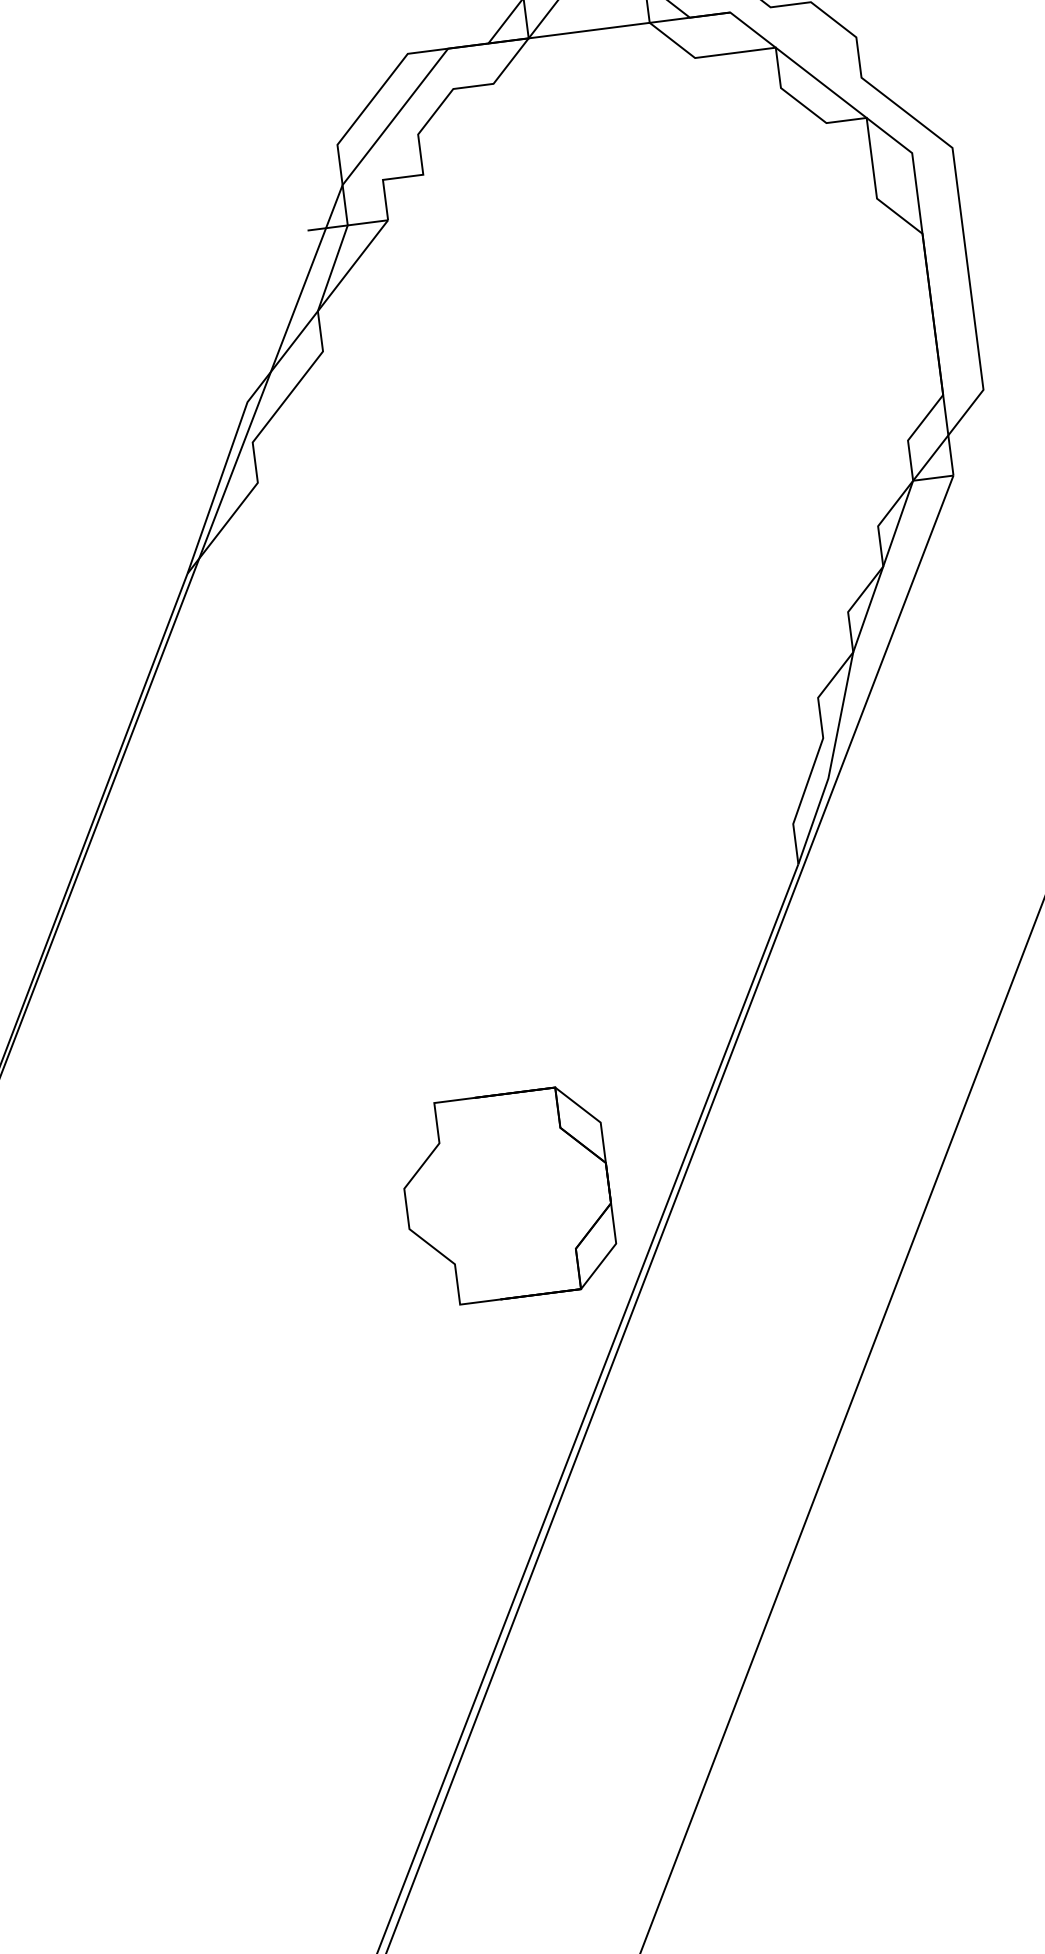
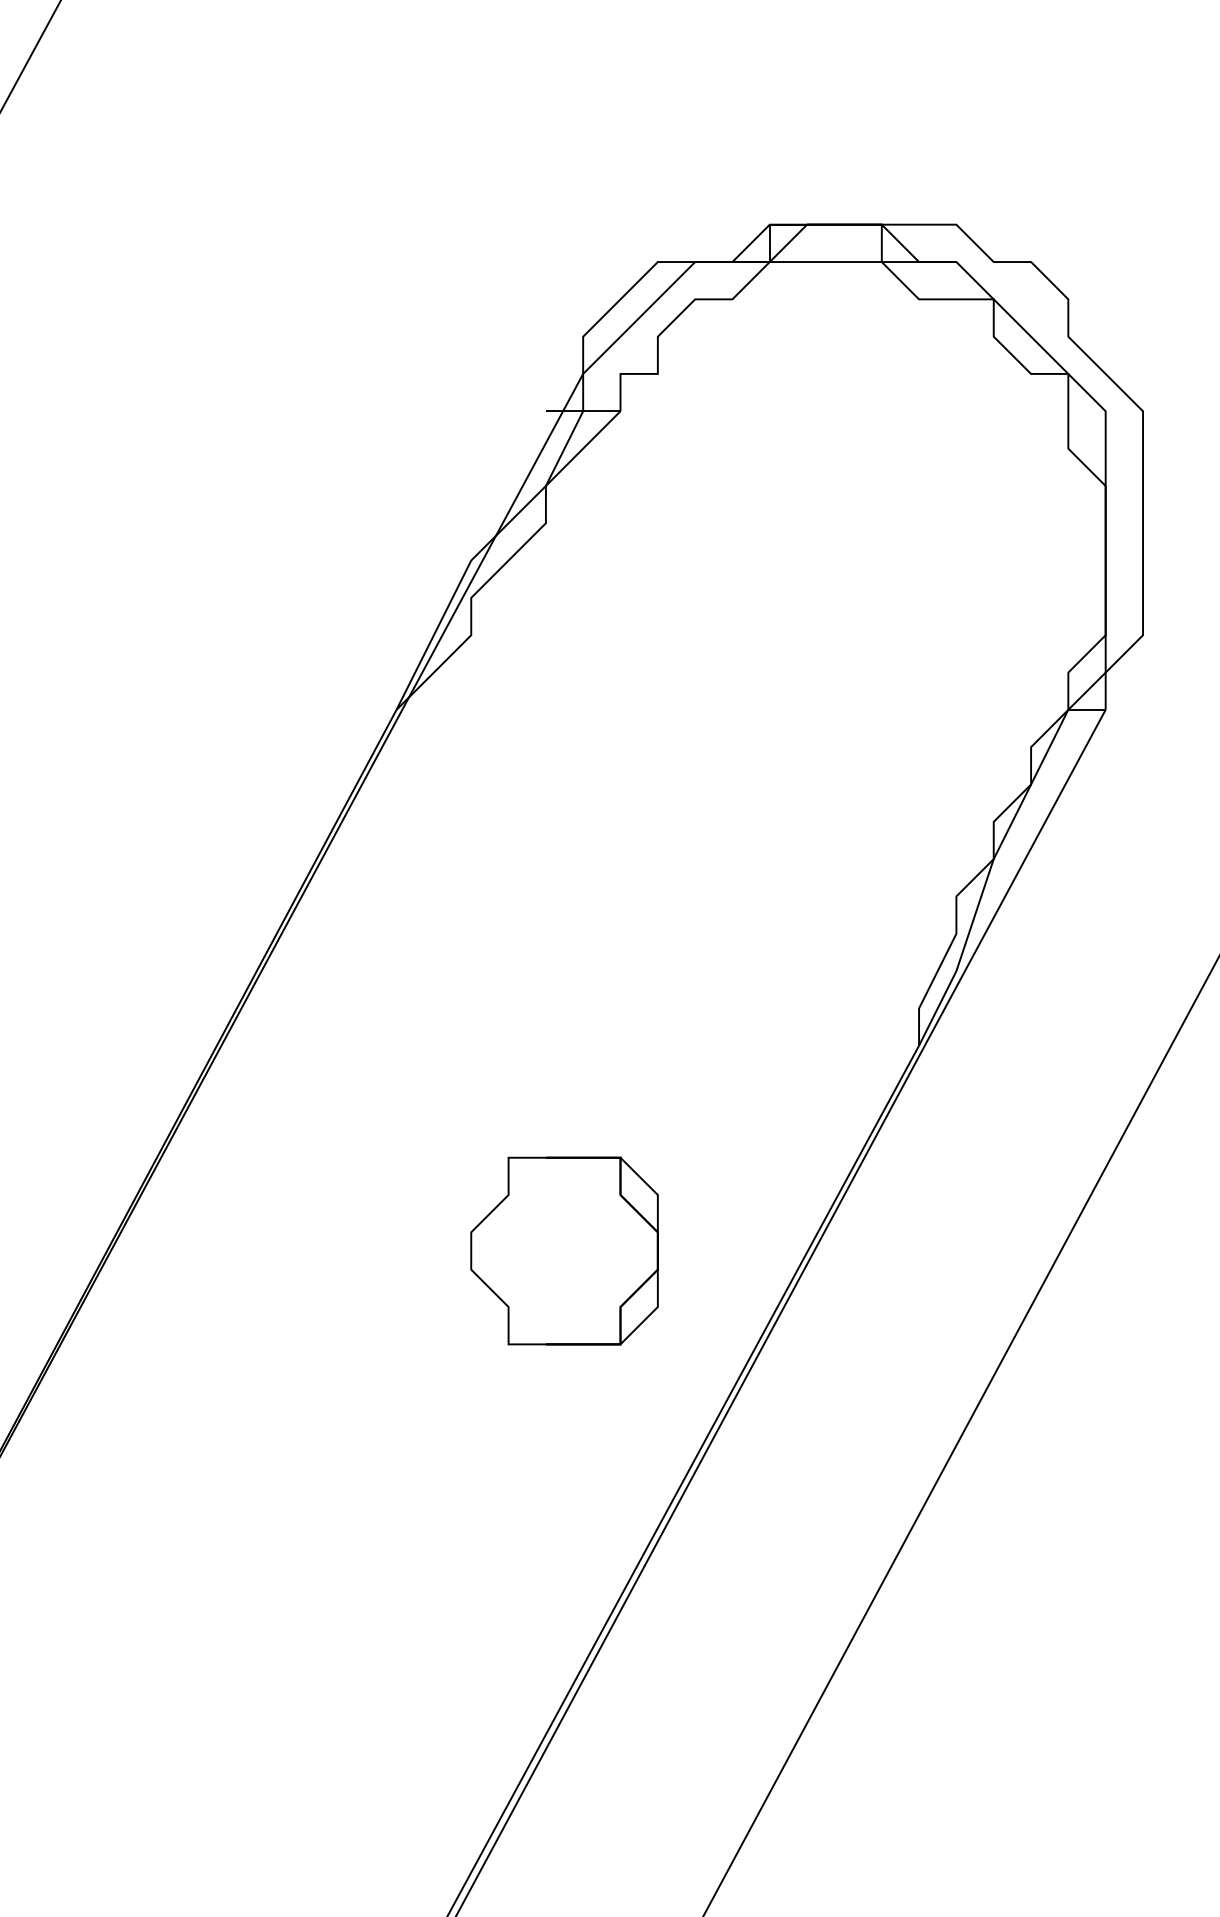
part: (507, 1195) -> (564, 1250), moved

